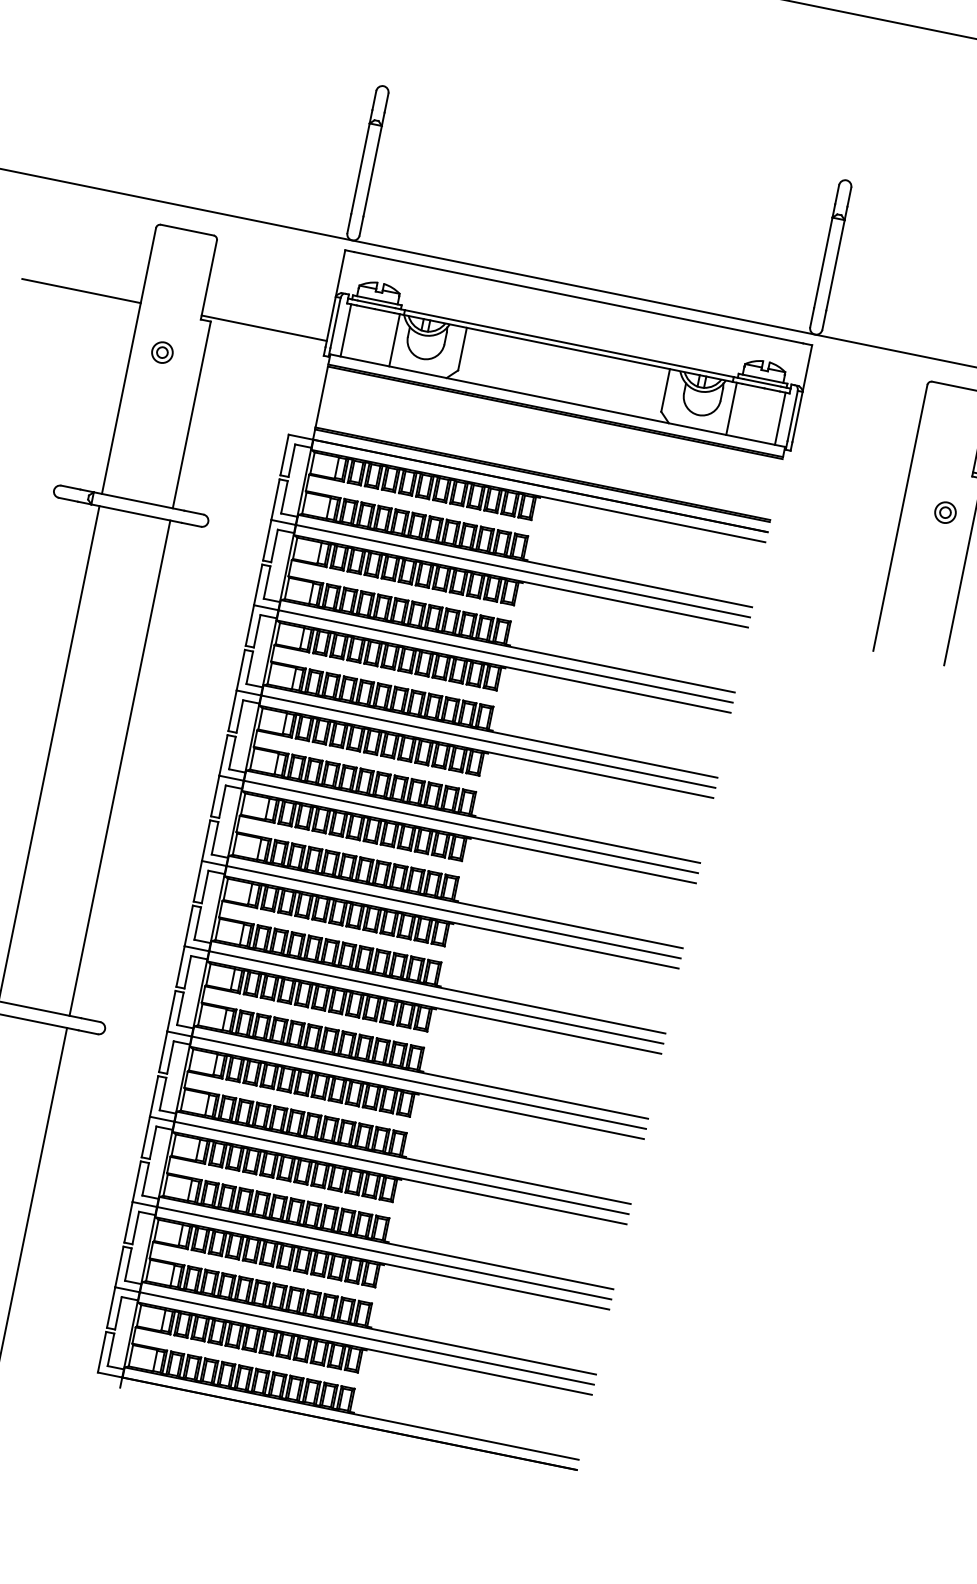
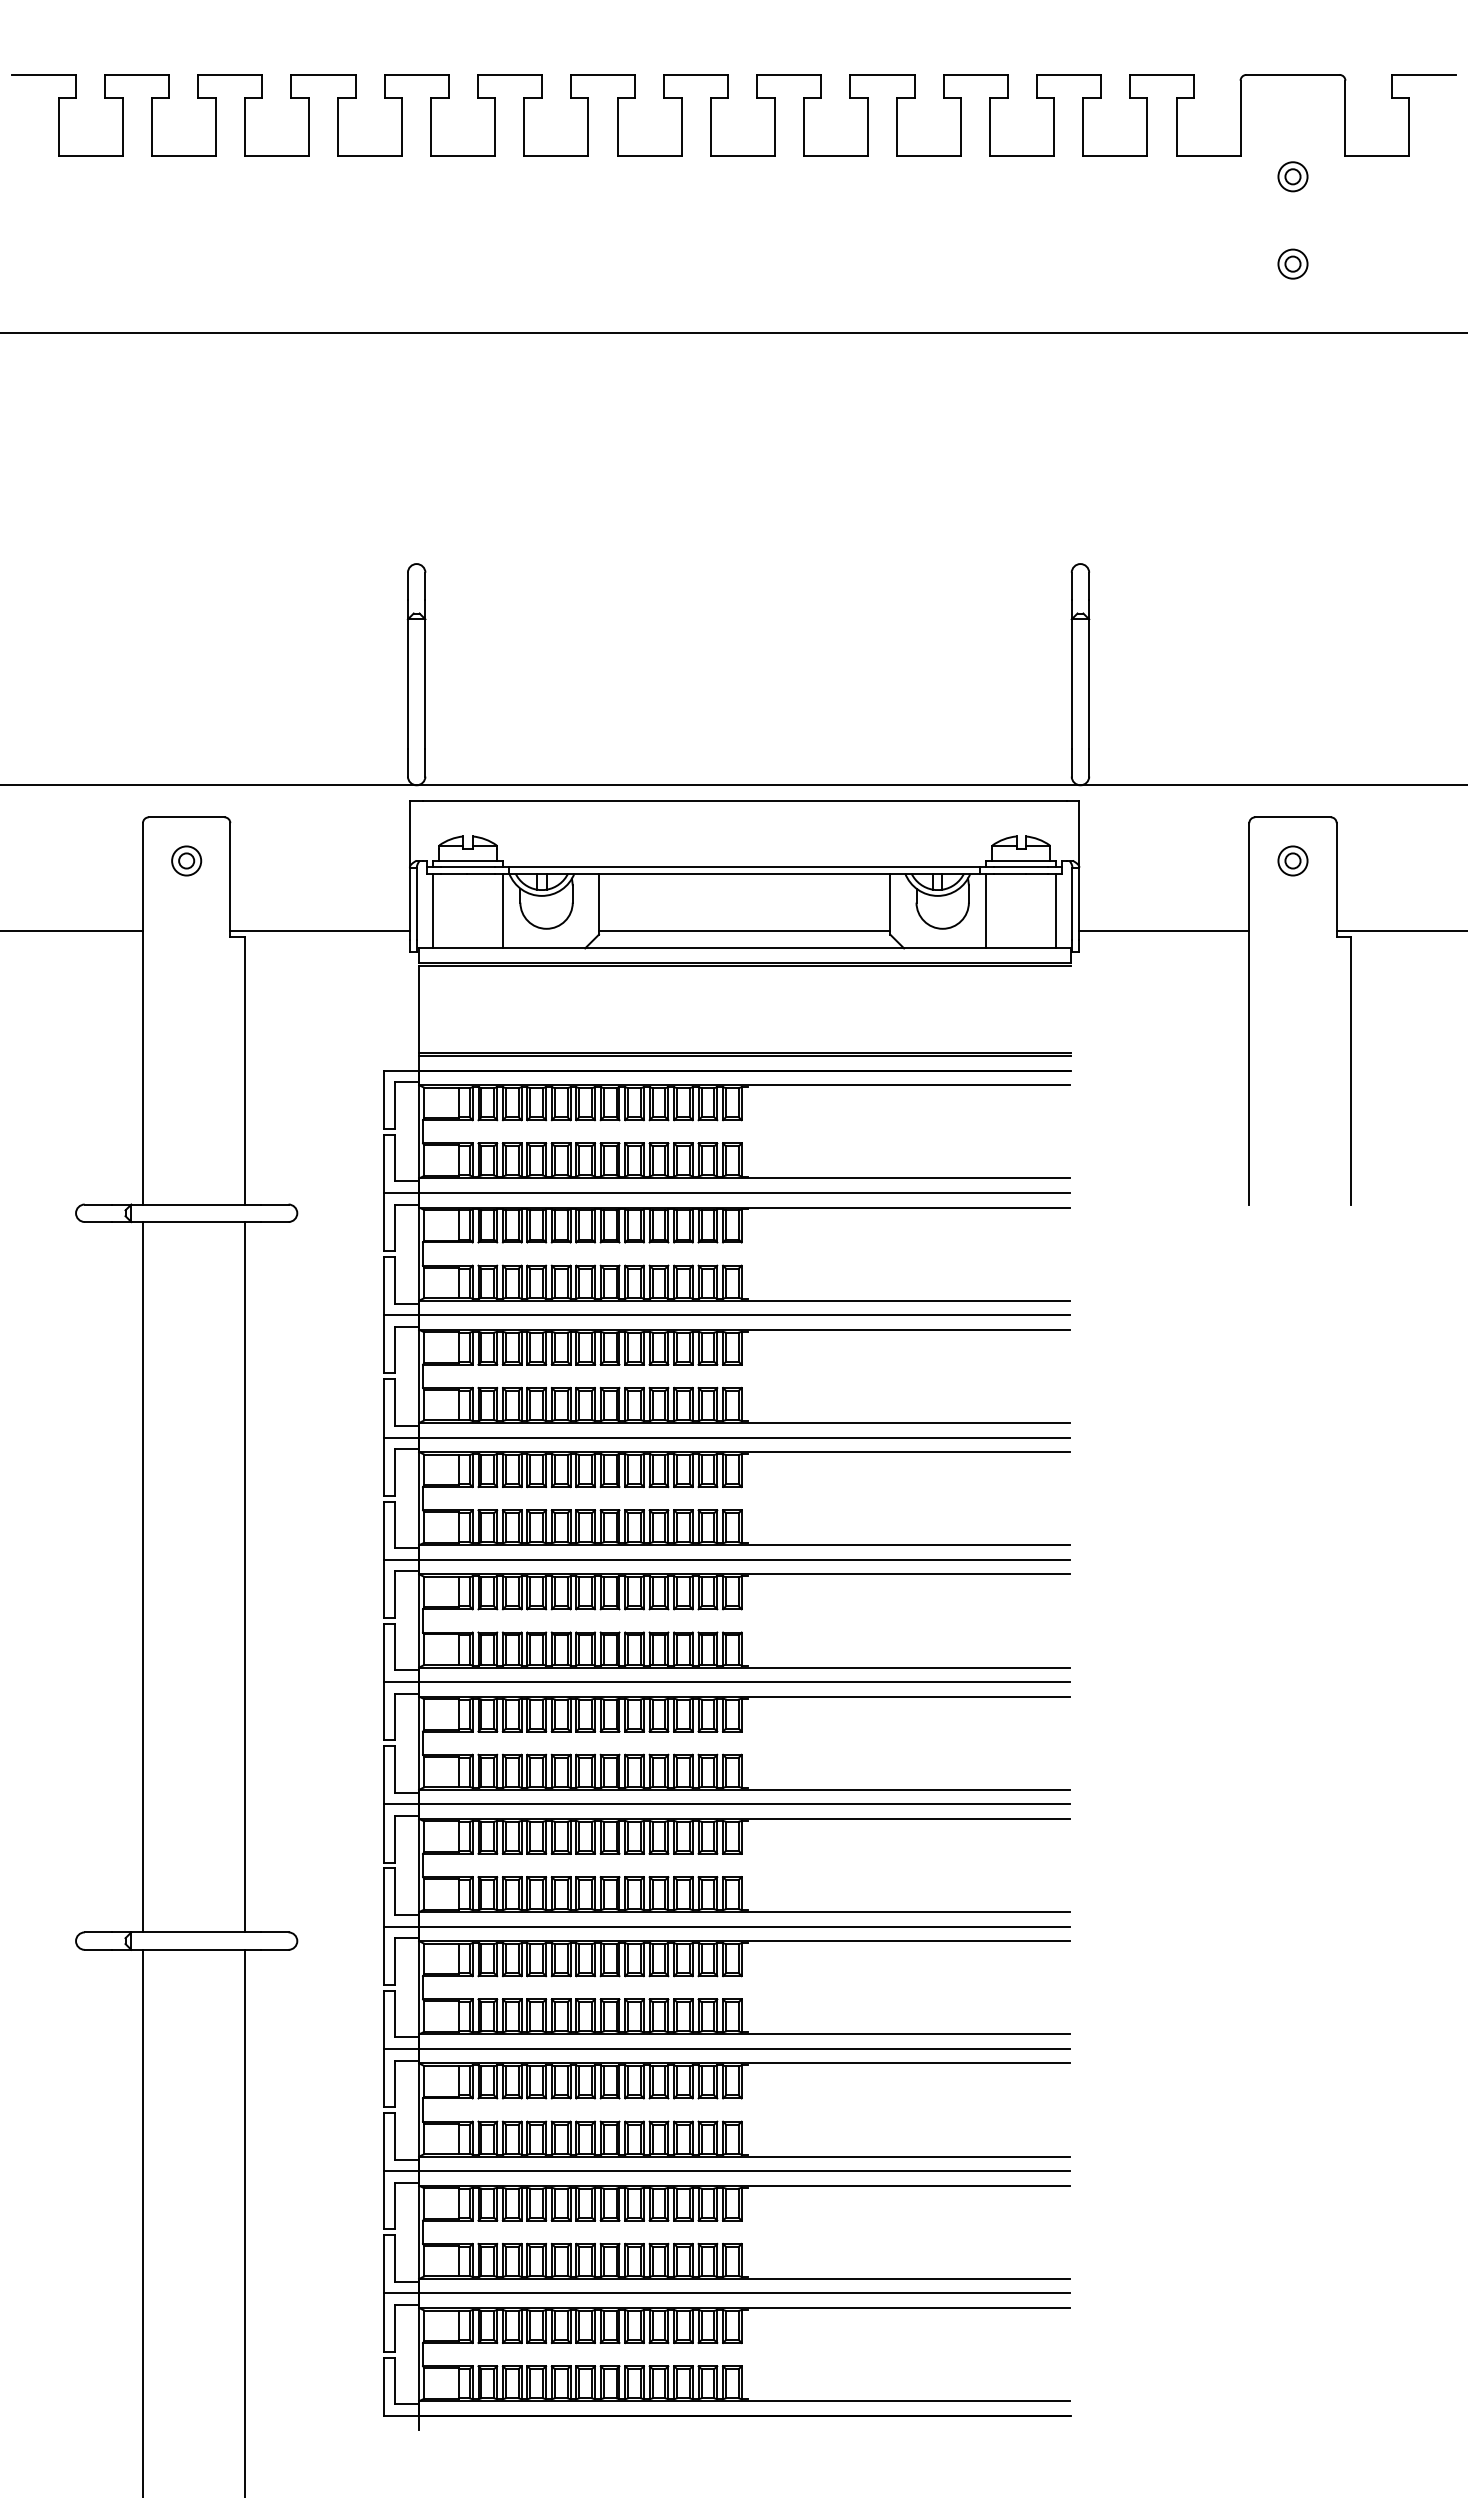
part: (162, 352) -> (186, 860), moved
line: (560, 388) -> (744, 930), added
line: (853, 447) -> (1164, 930), added
part: (945, 512) -> (1292, 860), moved

